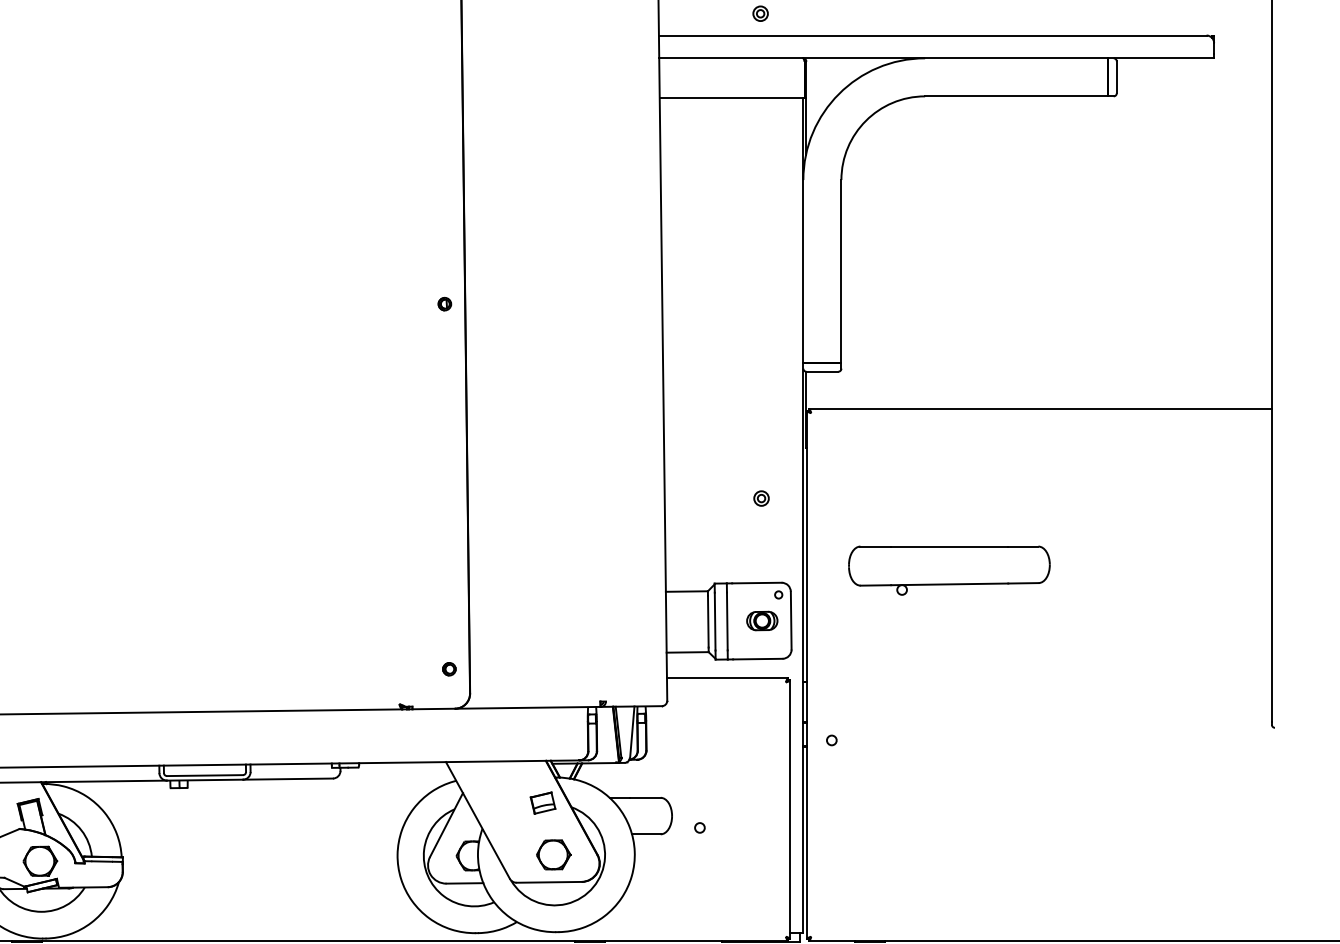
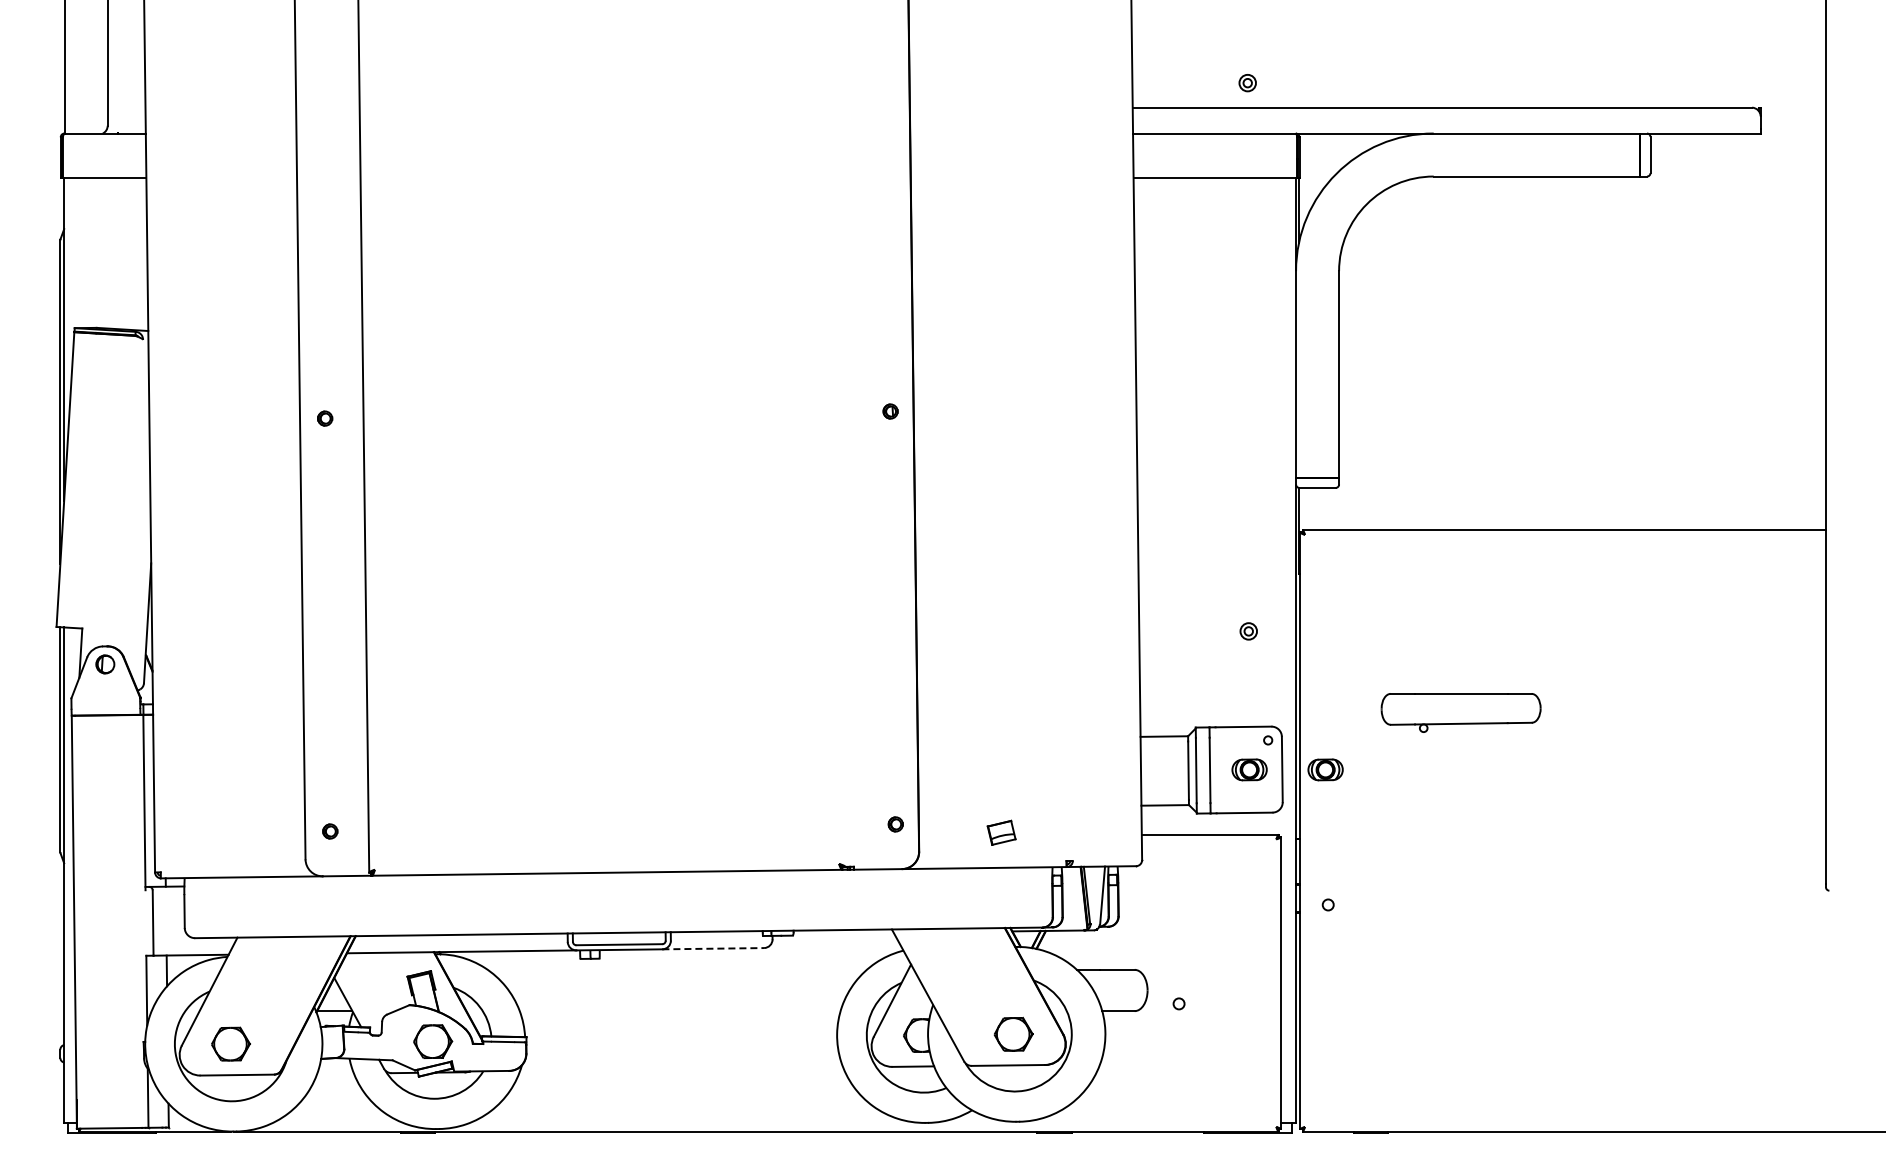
part: (948, 570) -> (1460, 712), size x0.7
part: (829, 620) -> (1325, 769), added
line: (288, 778) -> (713, 948), solid -> dashed
part: (542, 802) -> (1001, 832), moved

